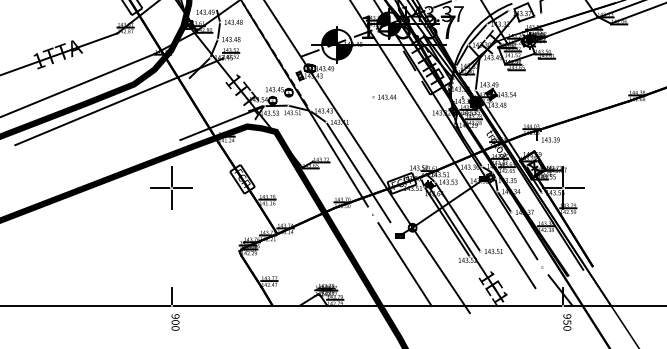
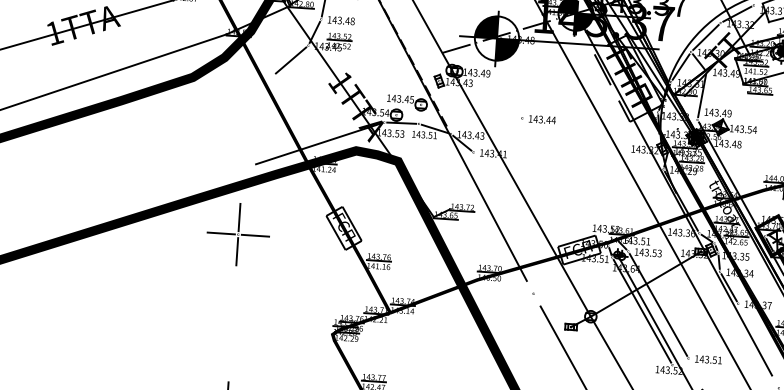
part: (384, 96) -> (538, 118), moved
line: (118, 101) -> (168, 101), removed
line: (358, 173) -> (516, 231), removed

